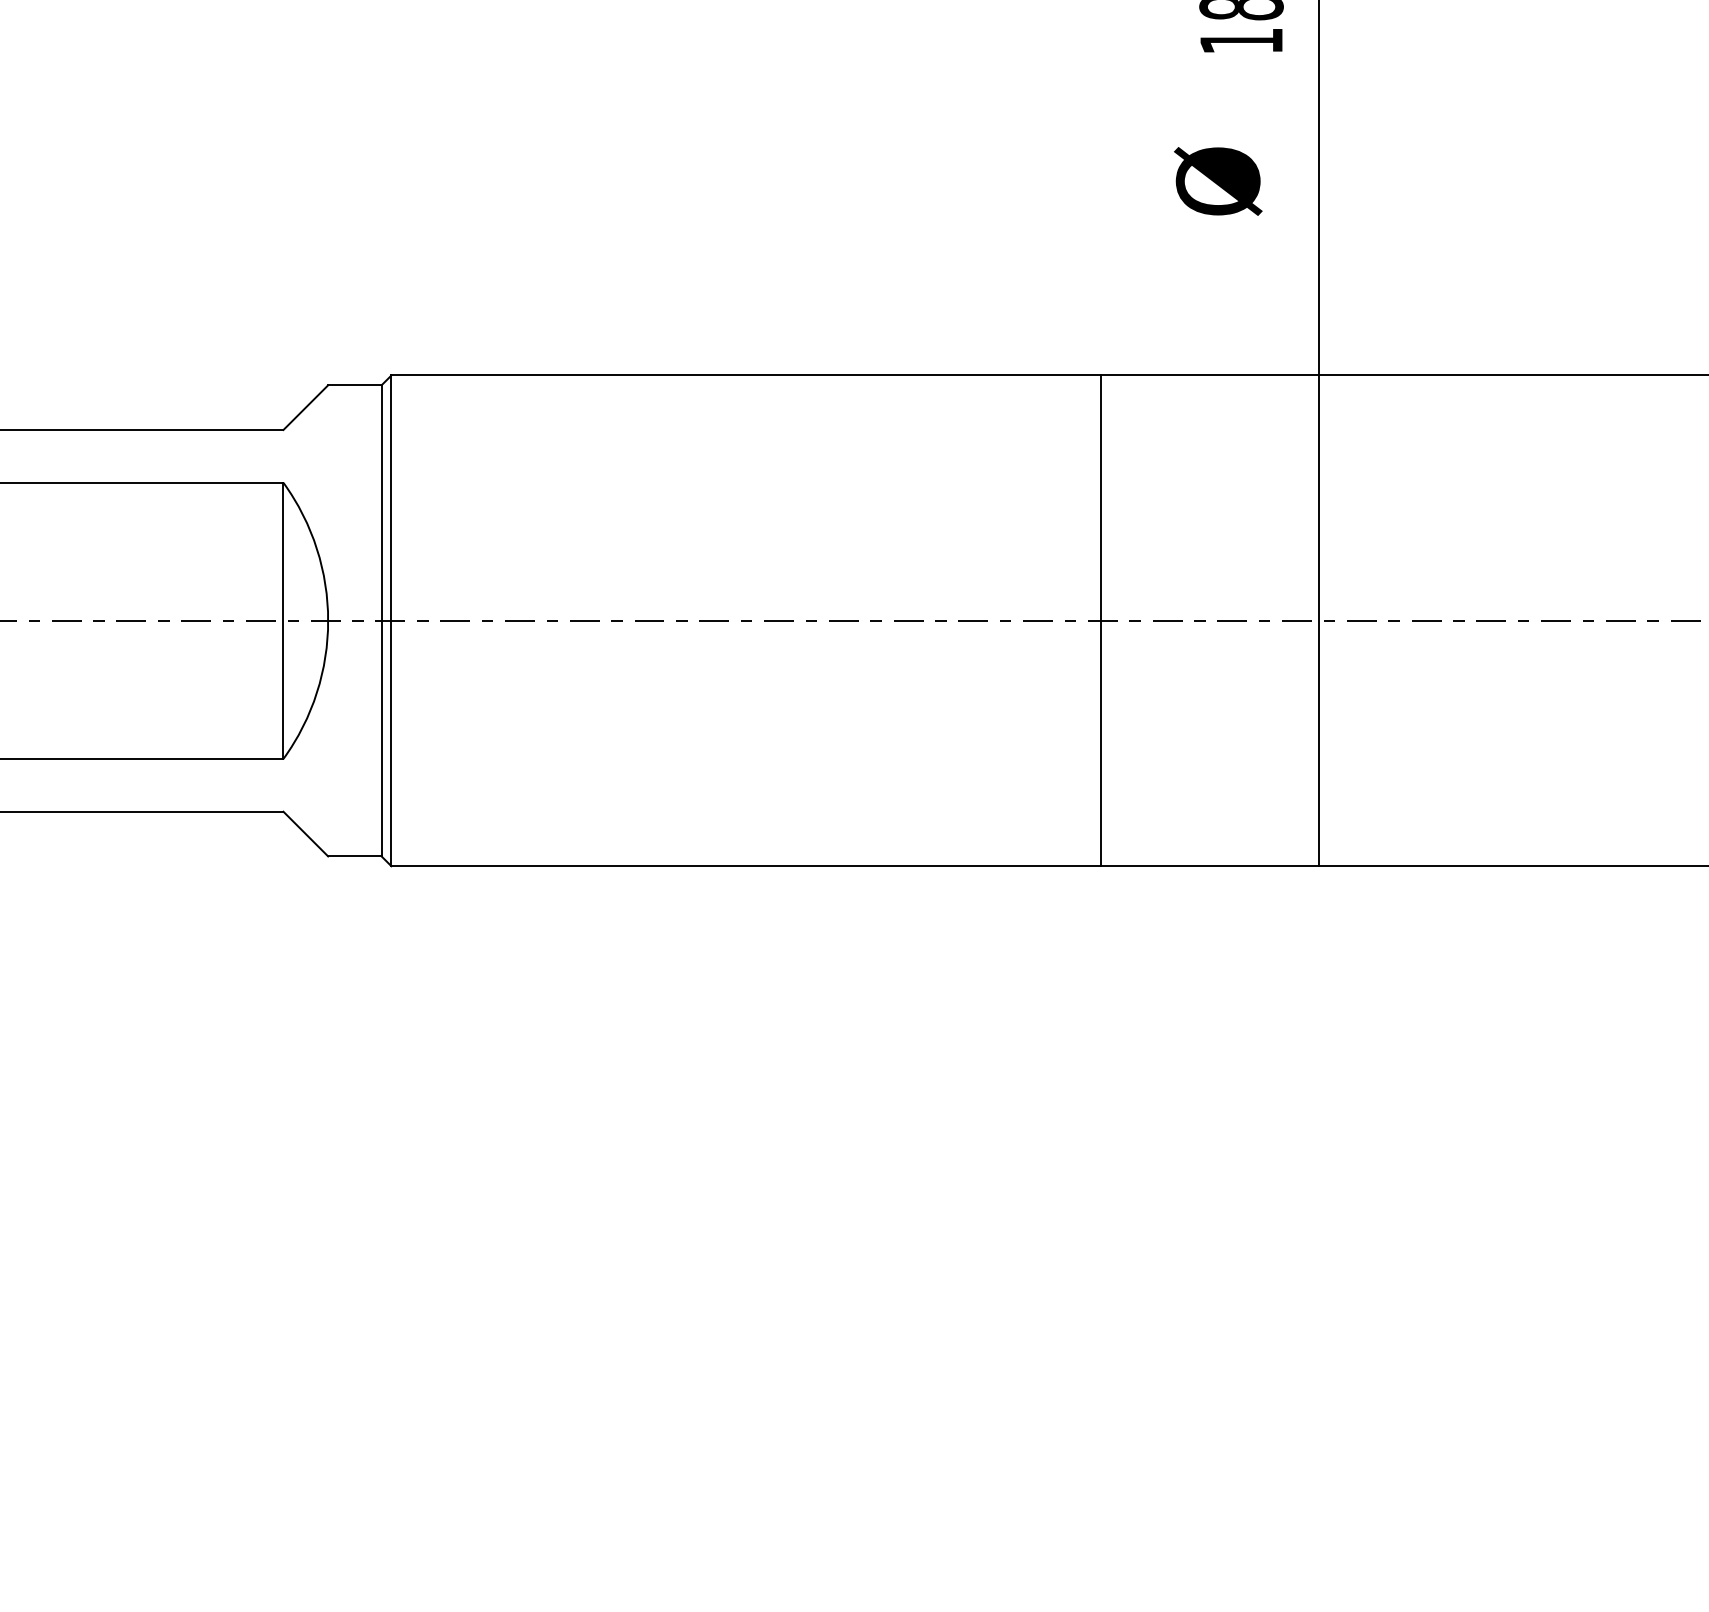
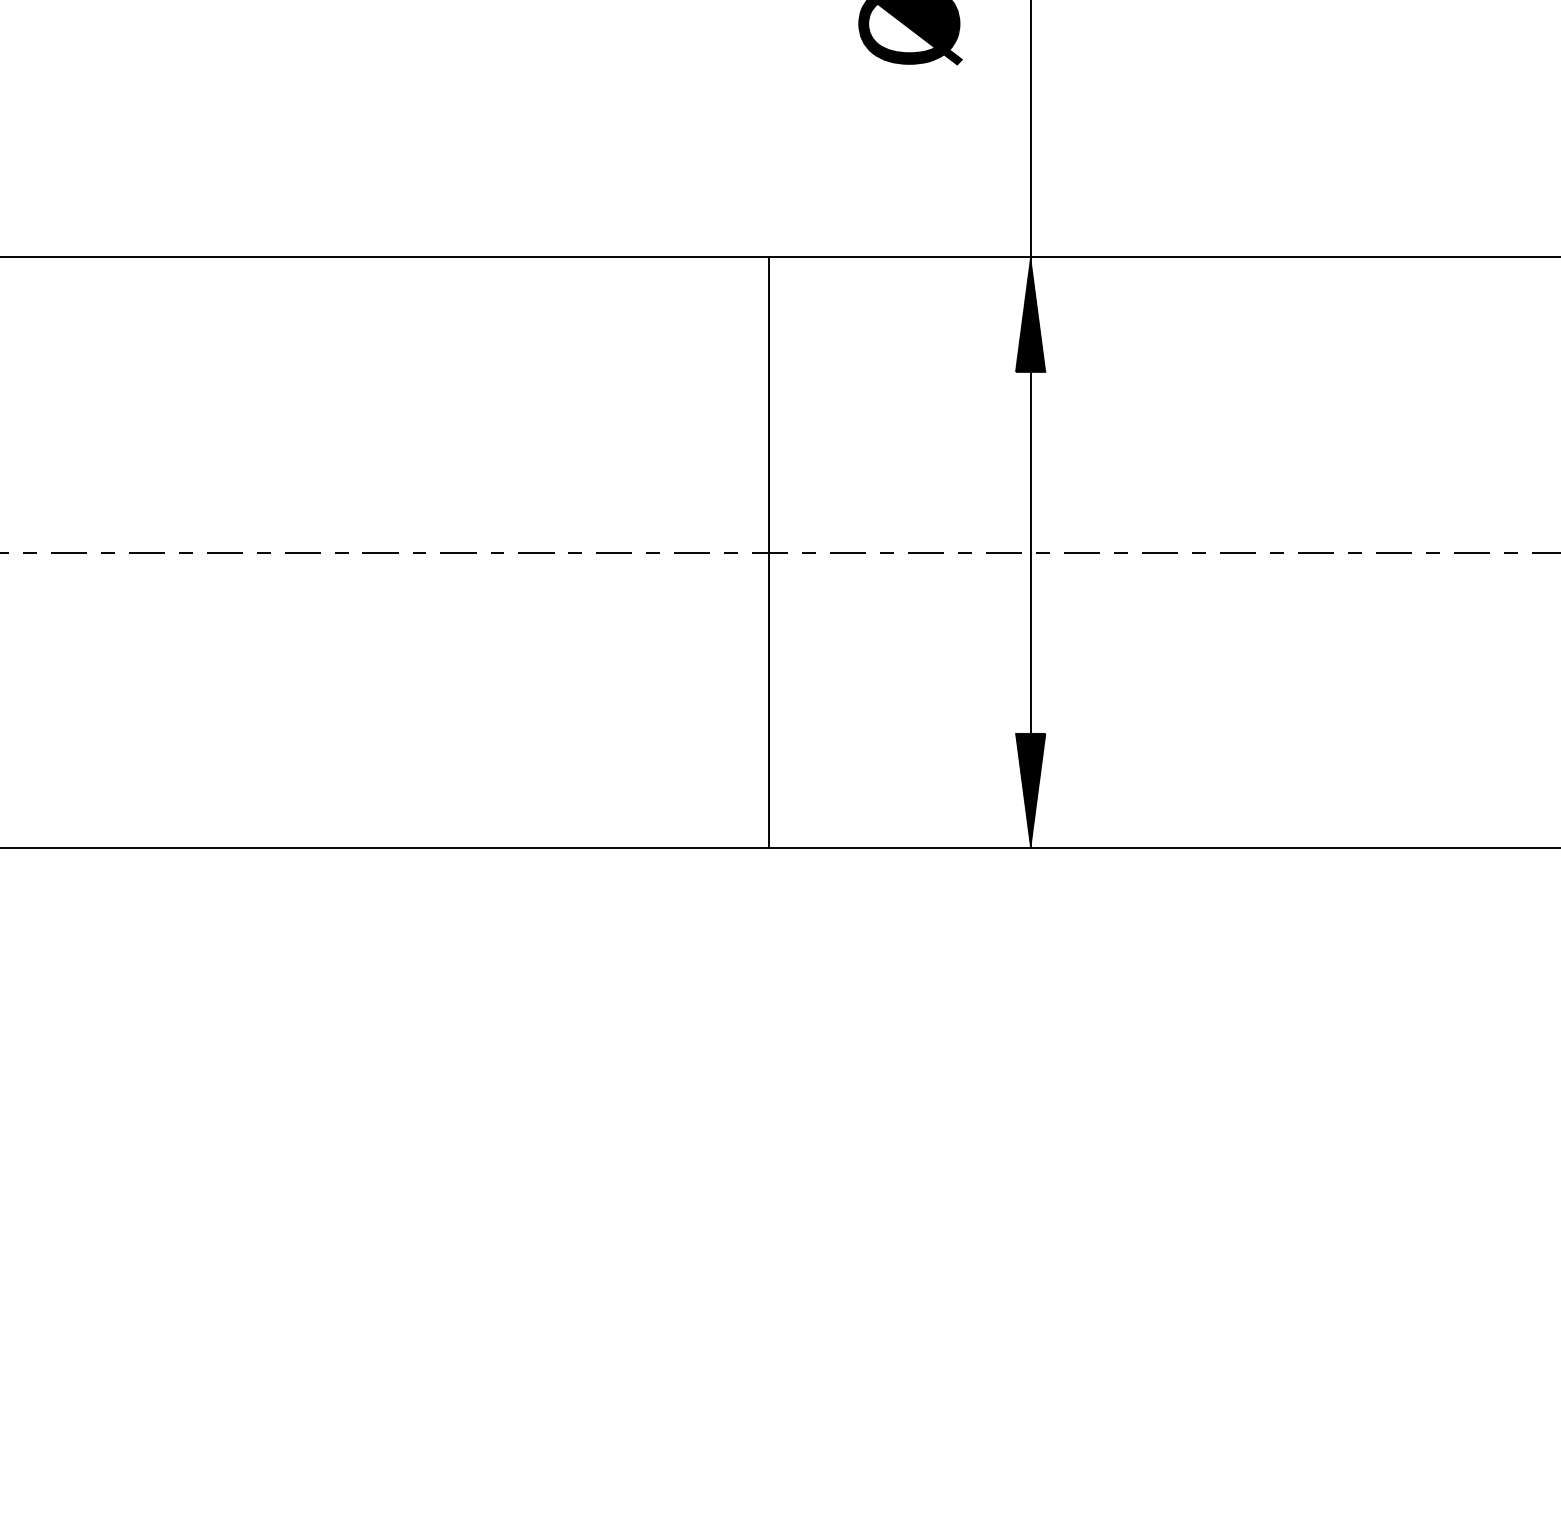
hatch: (1318, 422) -> (1030, 314), added
hatch: (1318, 817) -> (1030, 789), added

